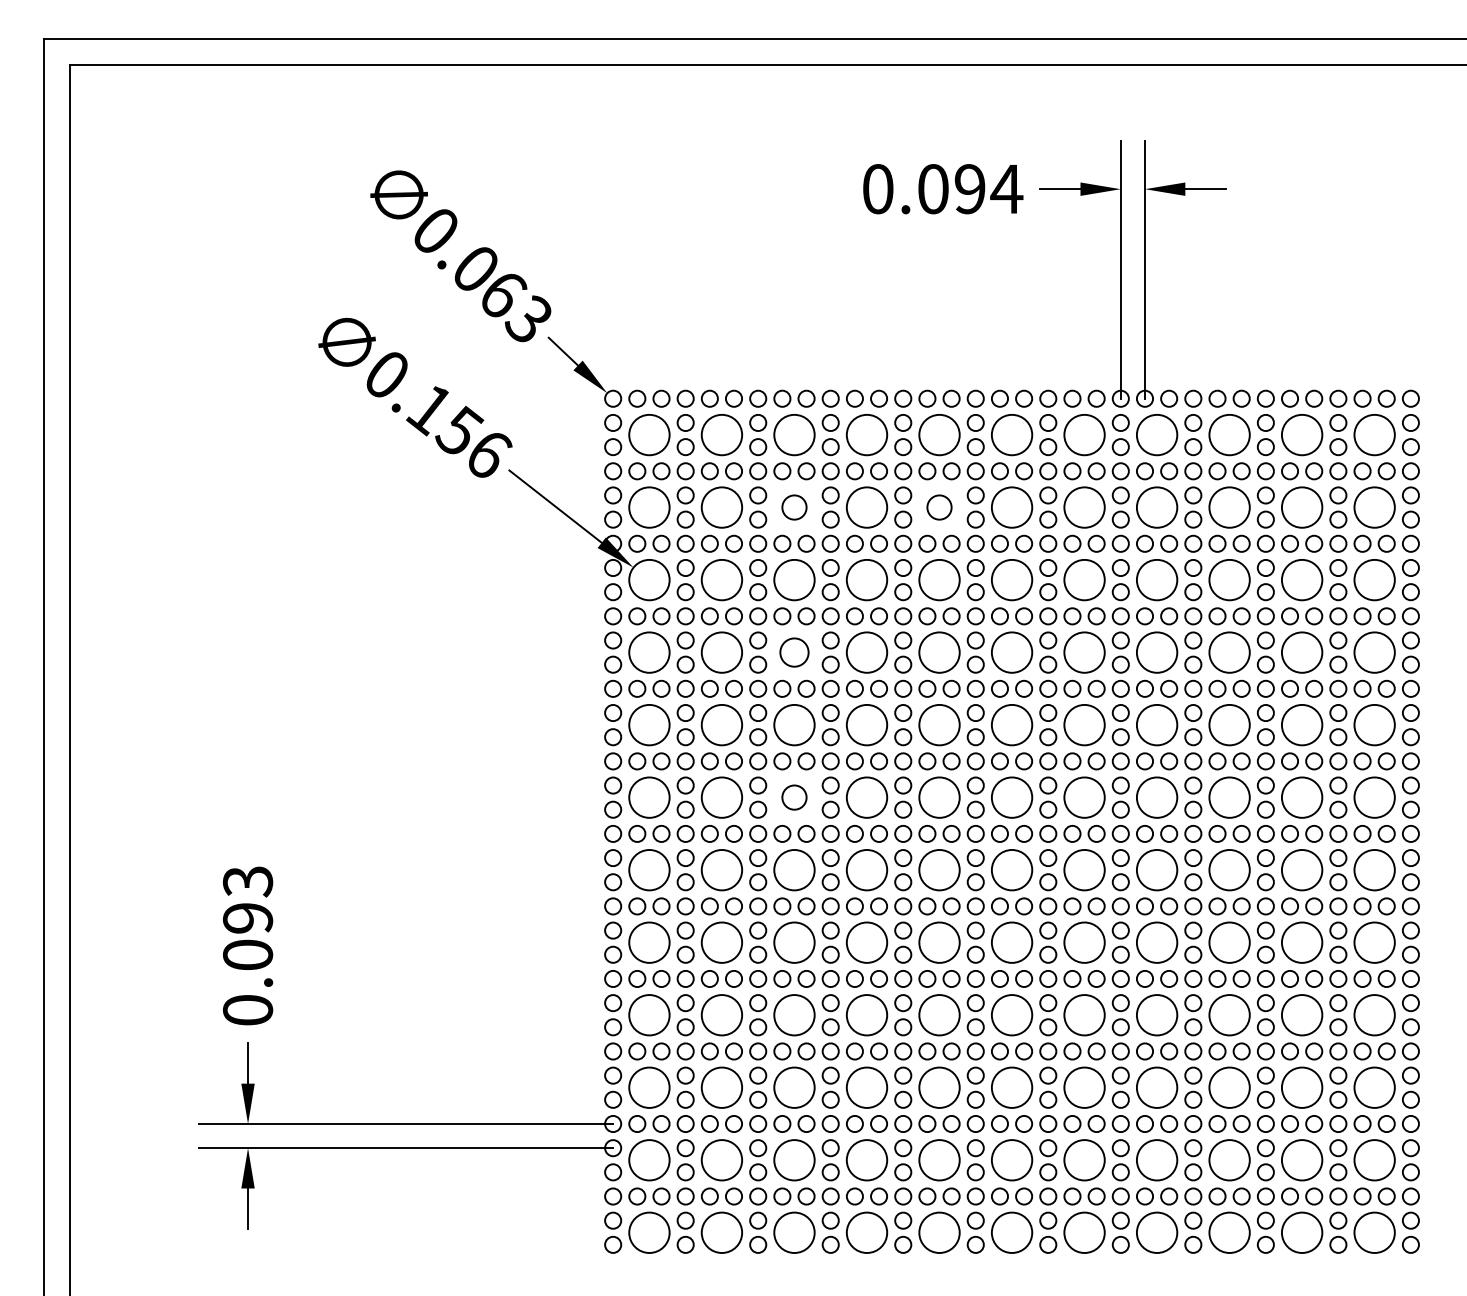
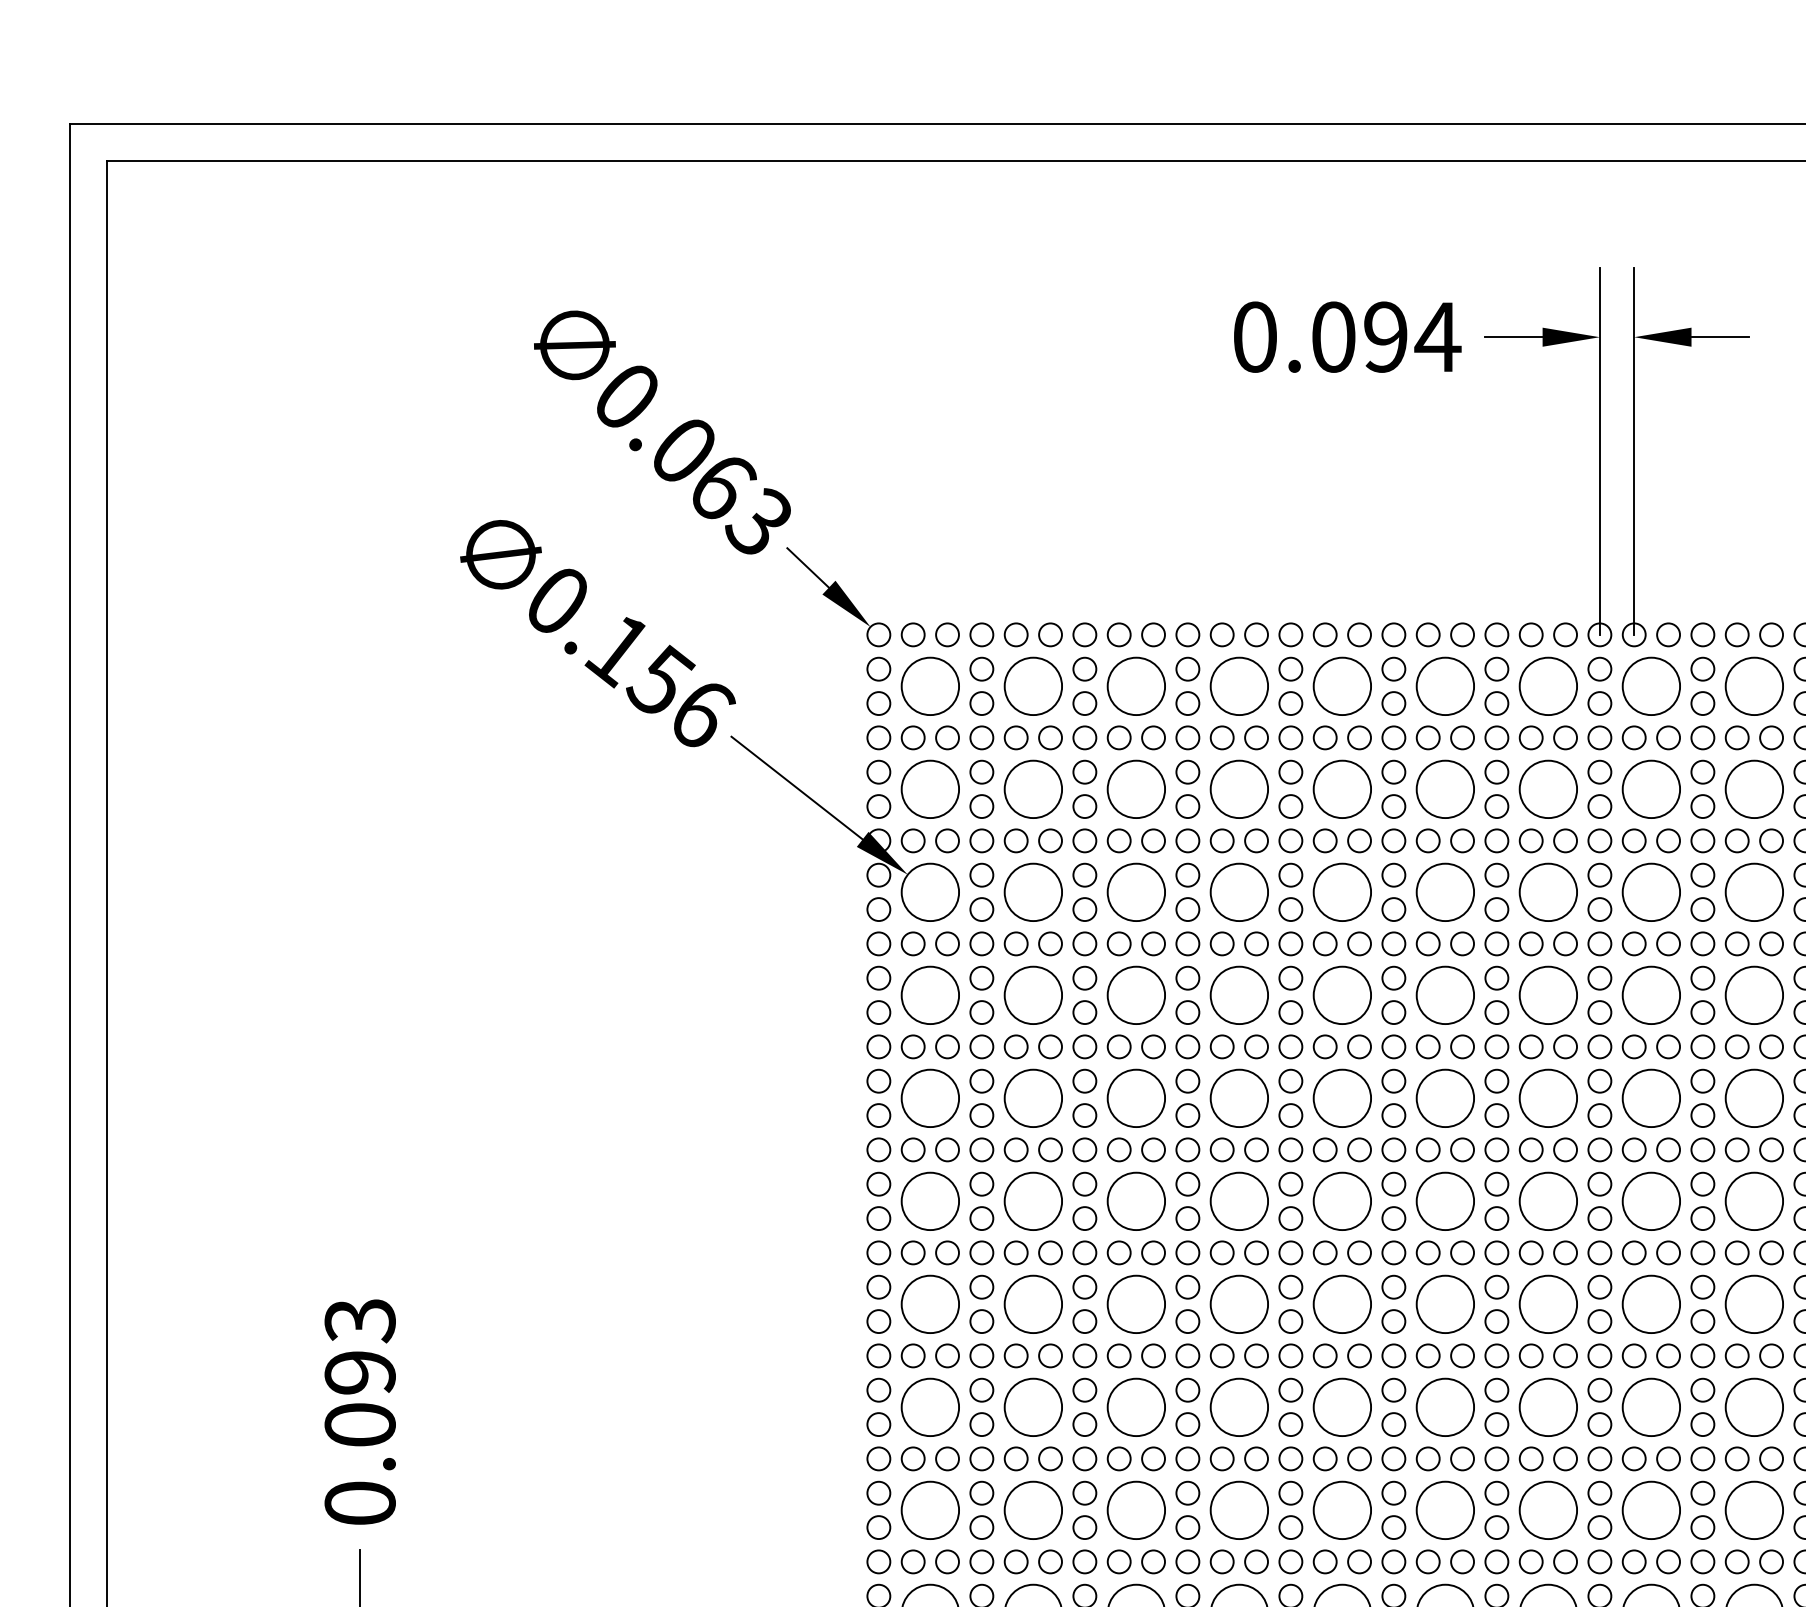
circle: (794, 507) -> (1136, 789), size x1.67
circle: (939, 507) -> (1342, 789), size x1.67
circle: (794, 652) -> (1136, 995), size x1.43
circle: (794, 797) -> (1136, 1201), size x1.67

